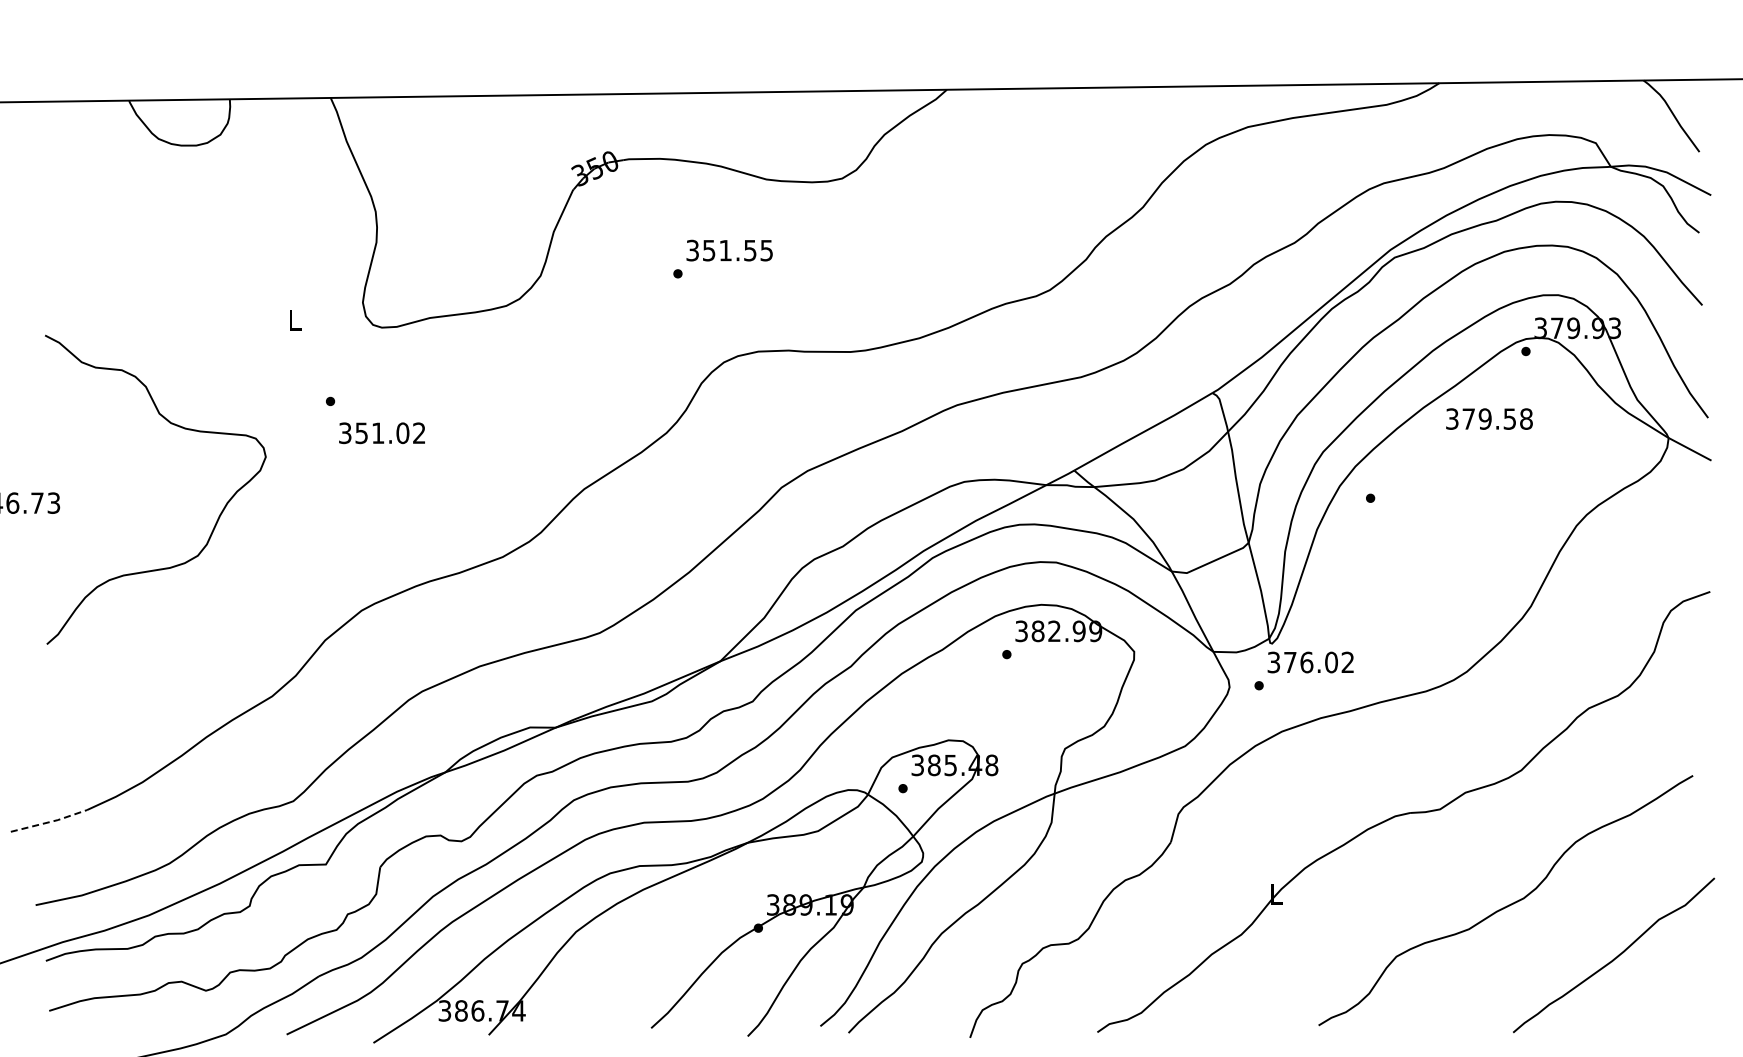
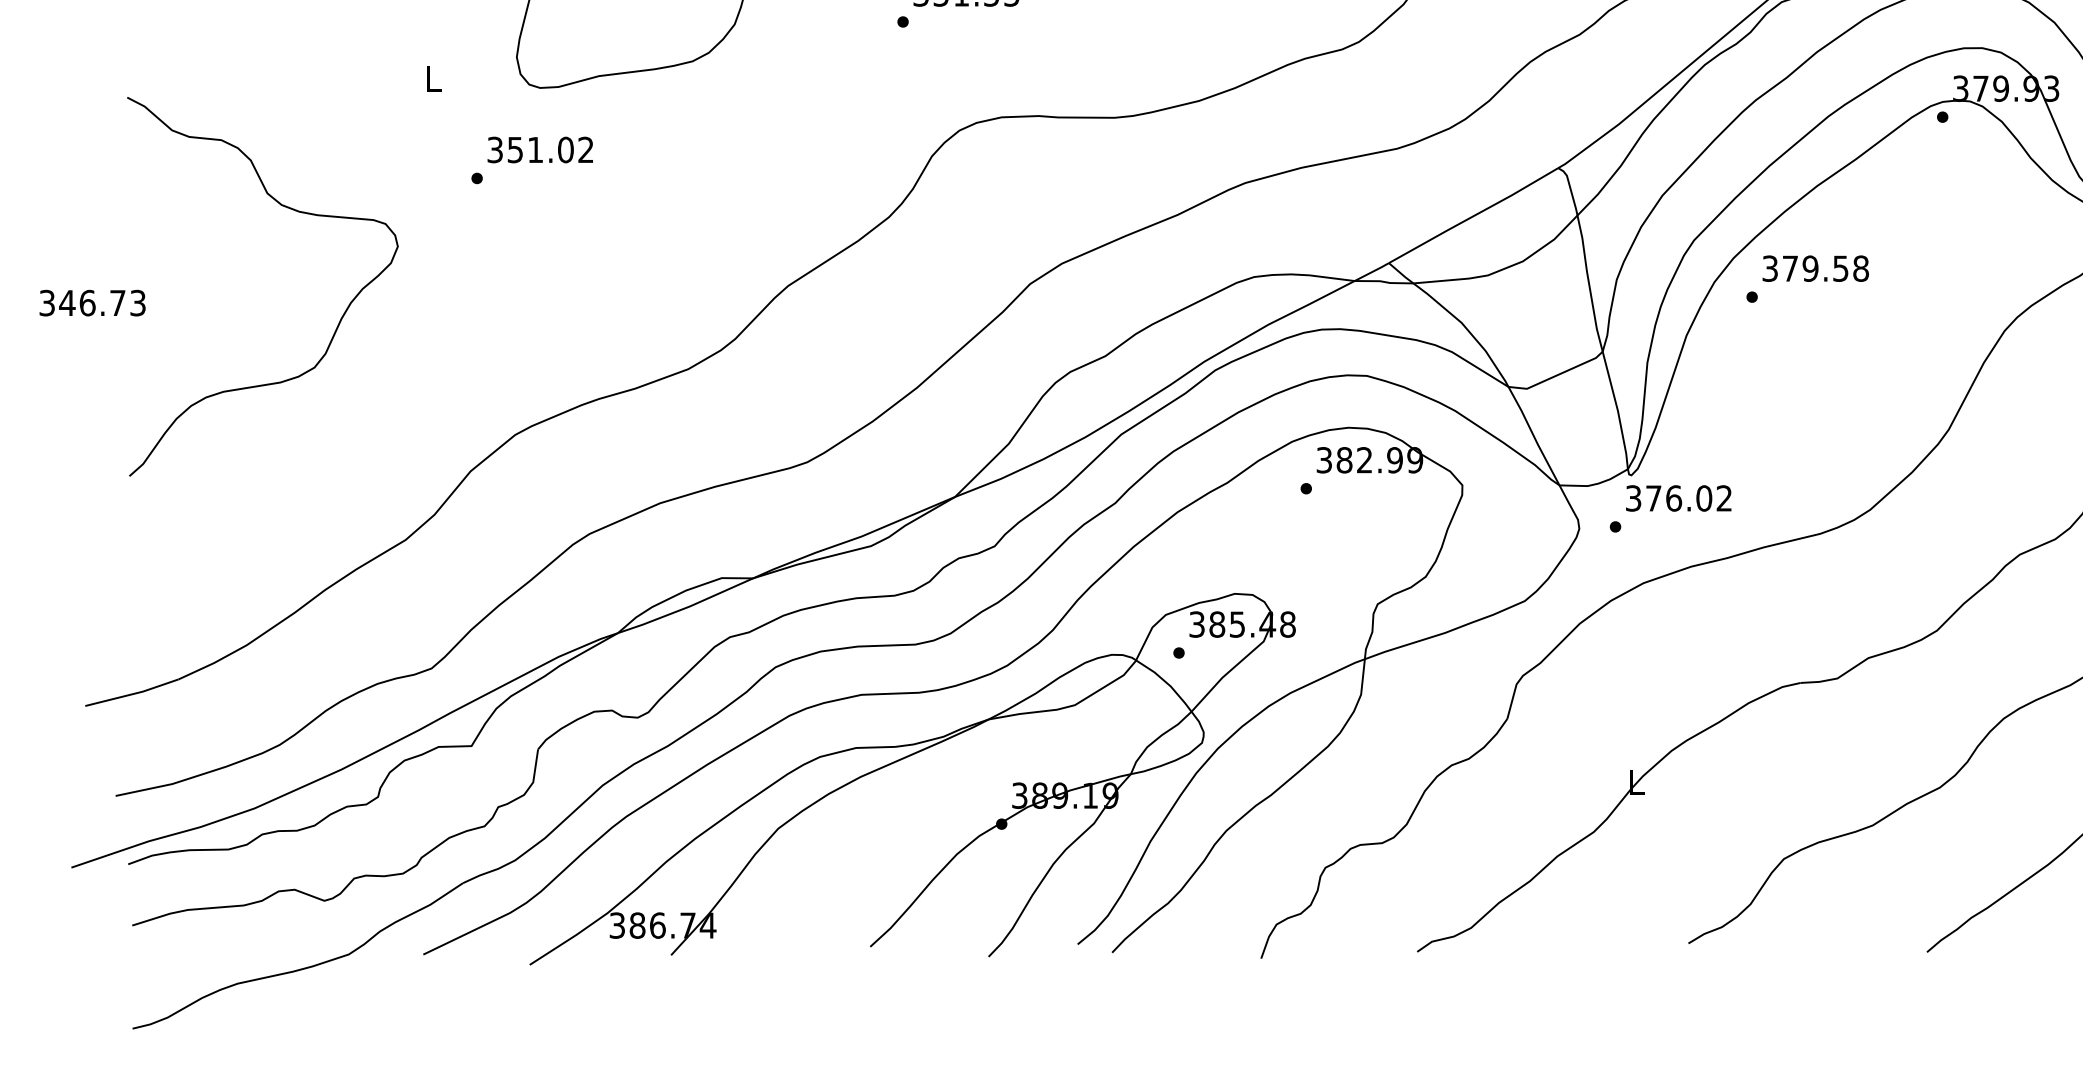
text: (1489, 418) -> (1815, 267), moved
text: (381, 433) -> (539, 150), moved
line: (50, 822) -> (133, 694), dashed -> solid

